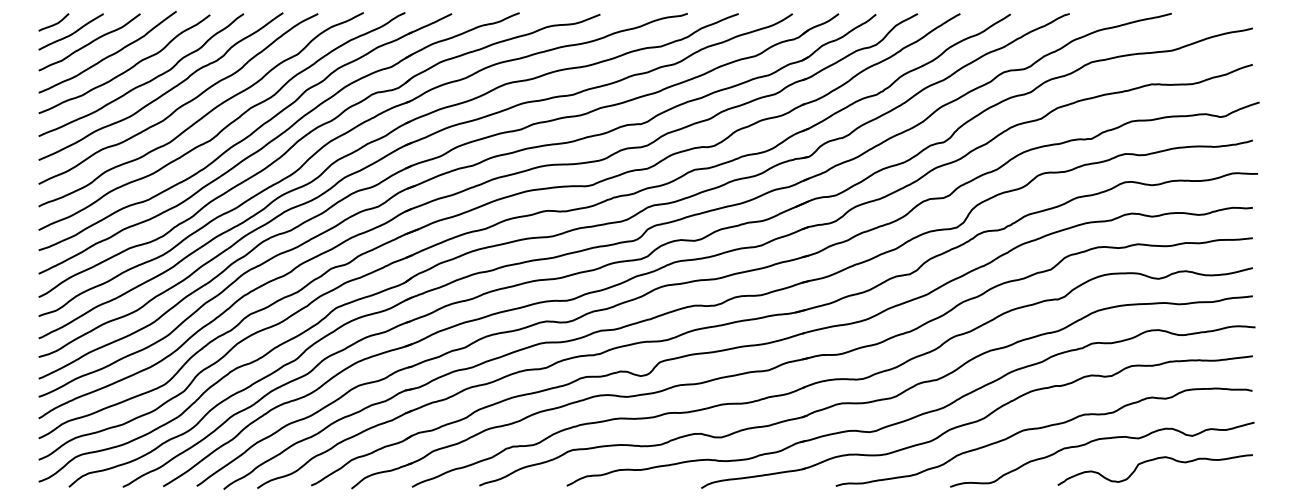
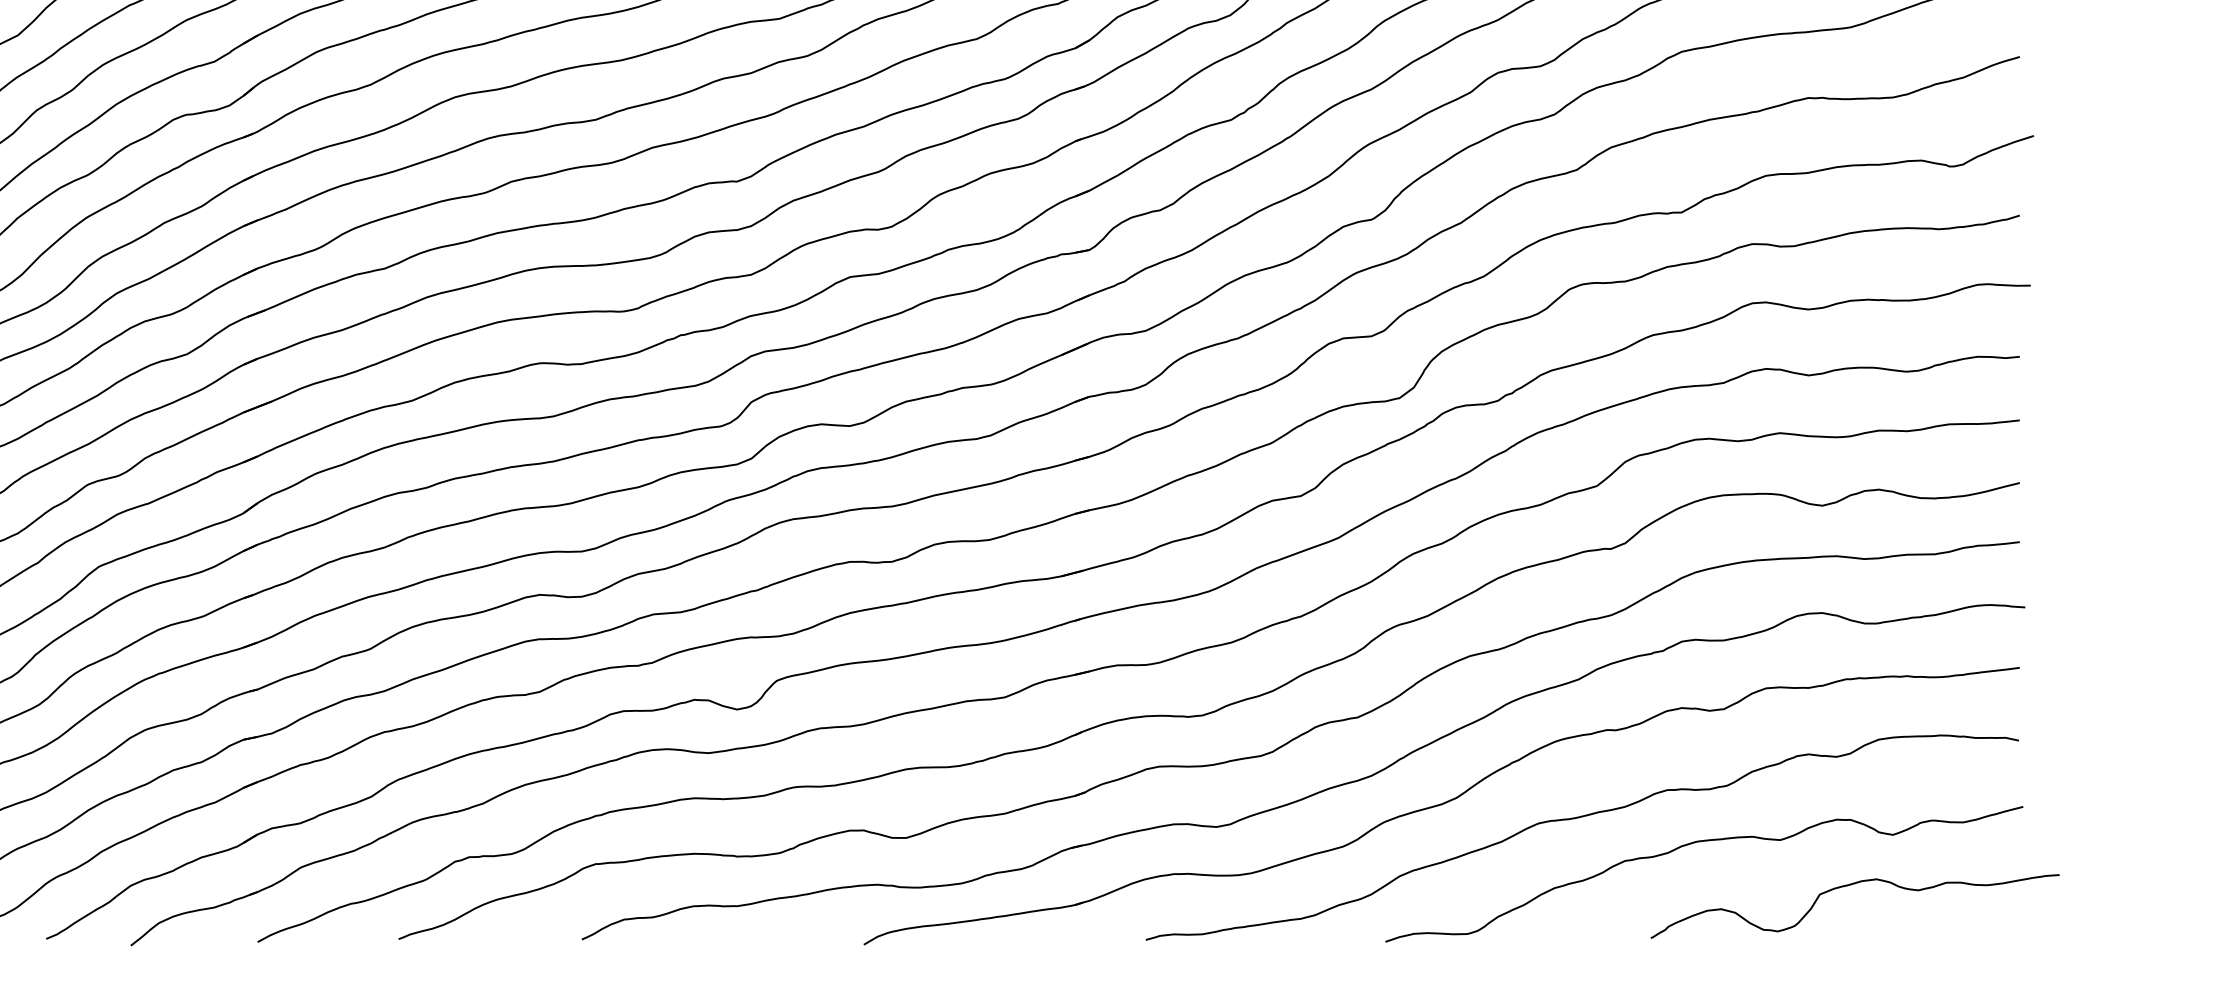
curve: (1150, 461) -> (1845, 888), moved

